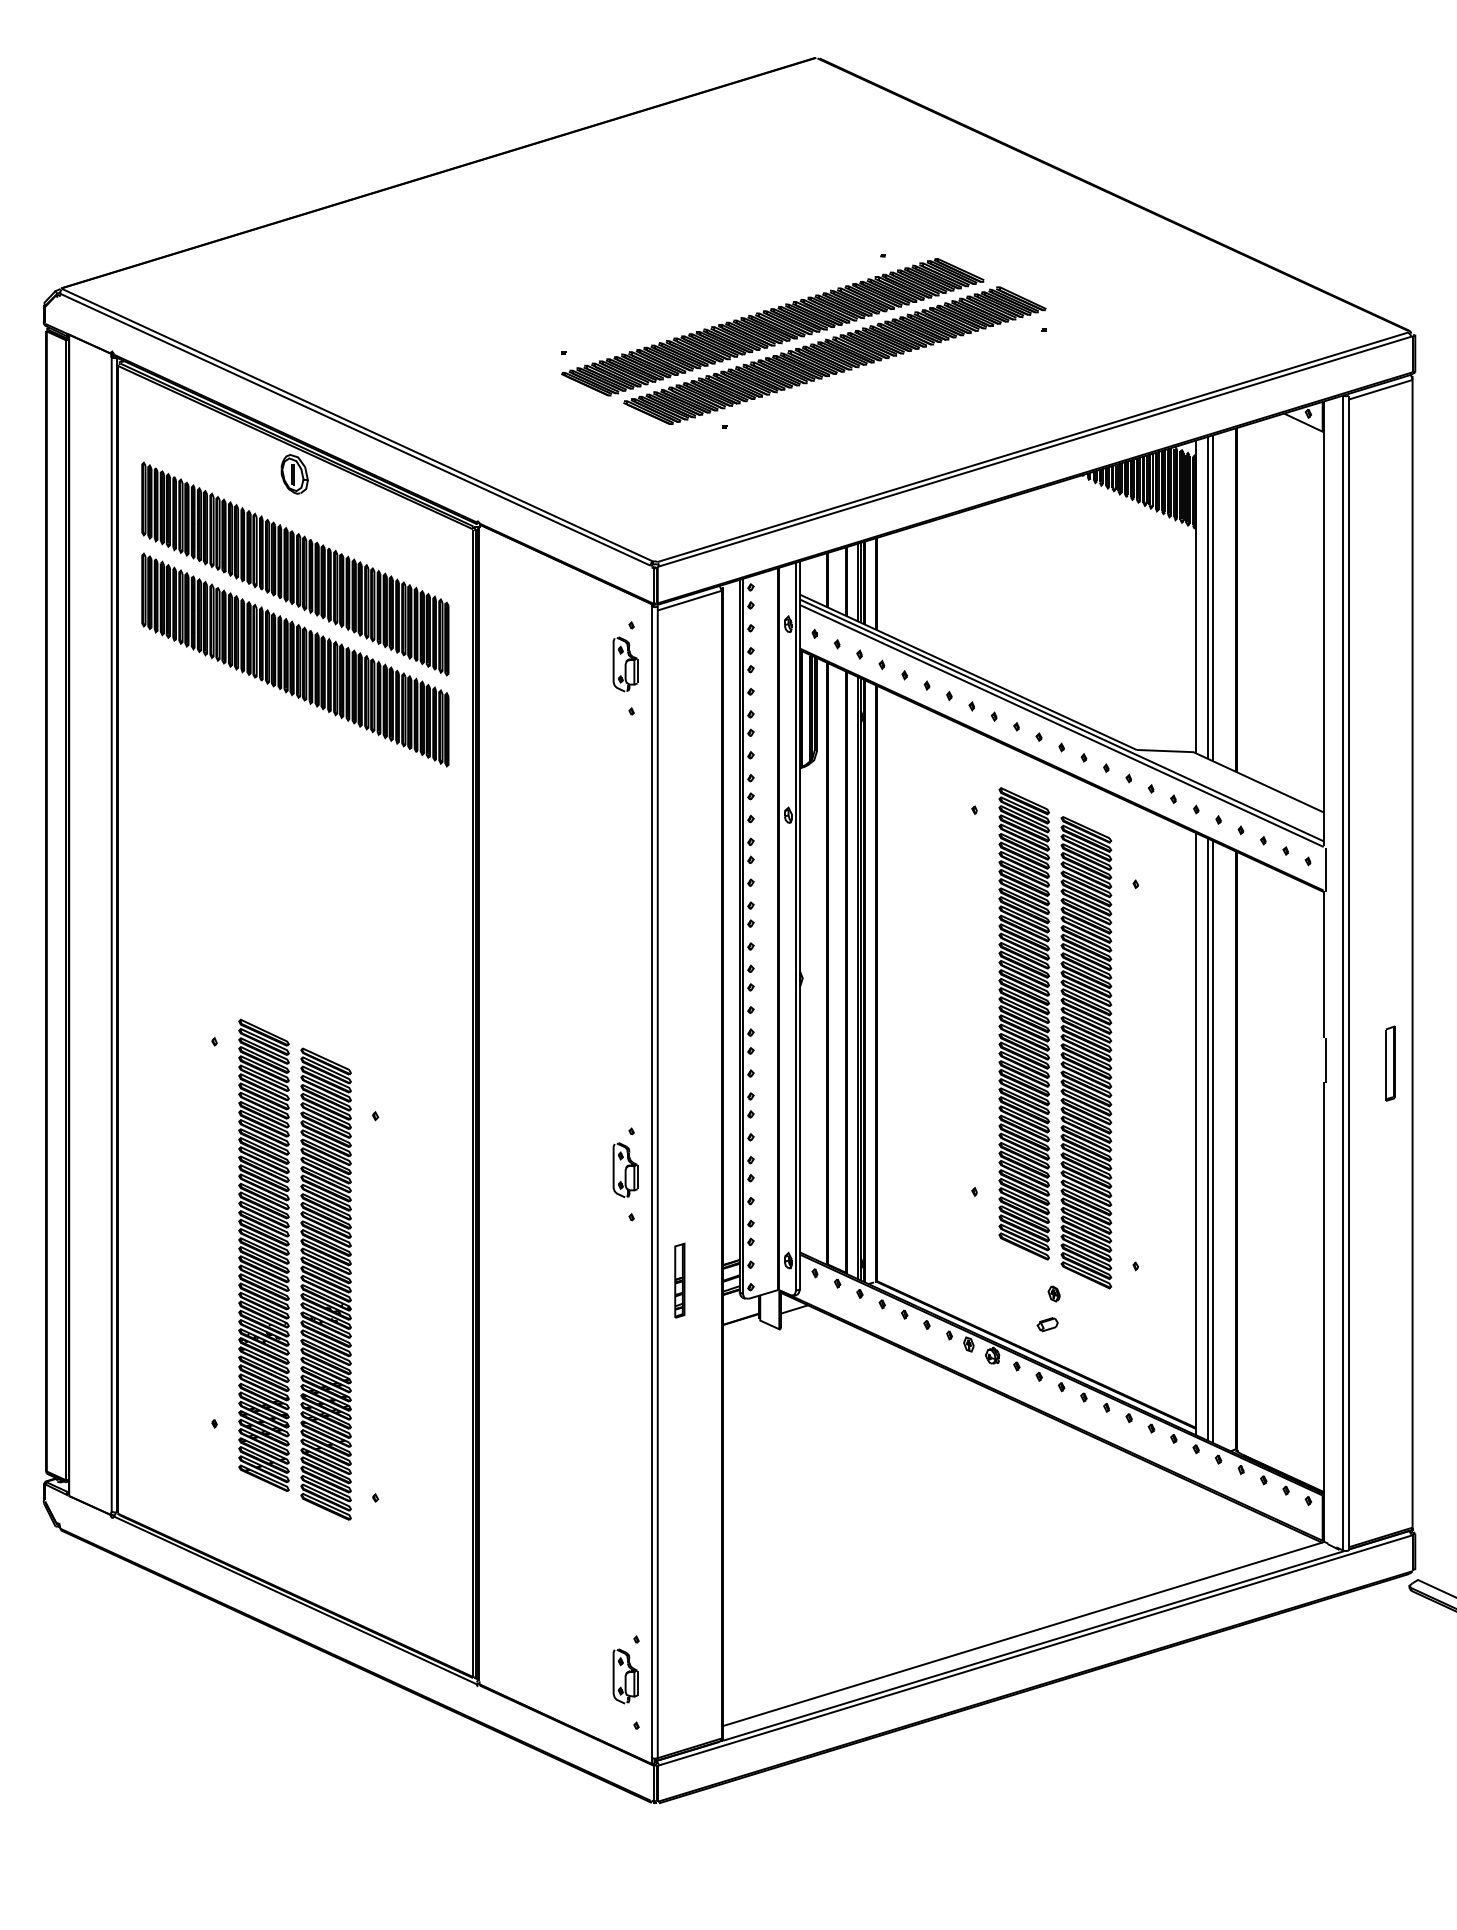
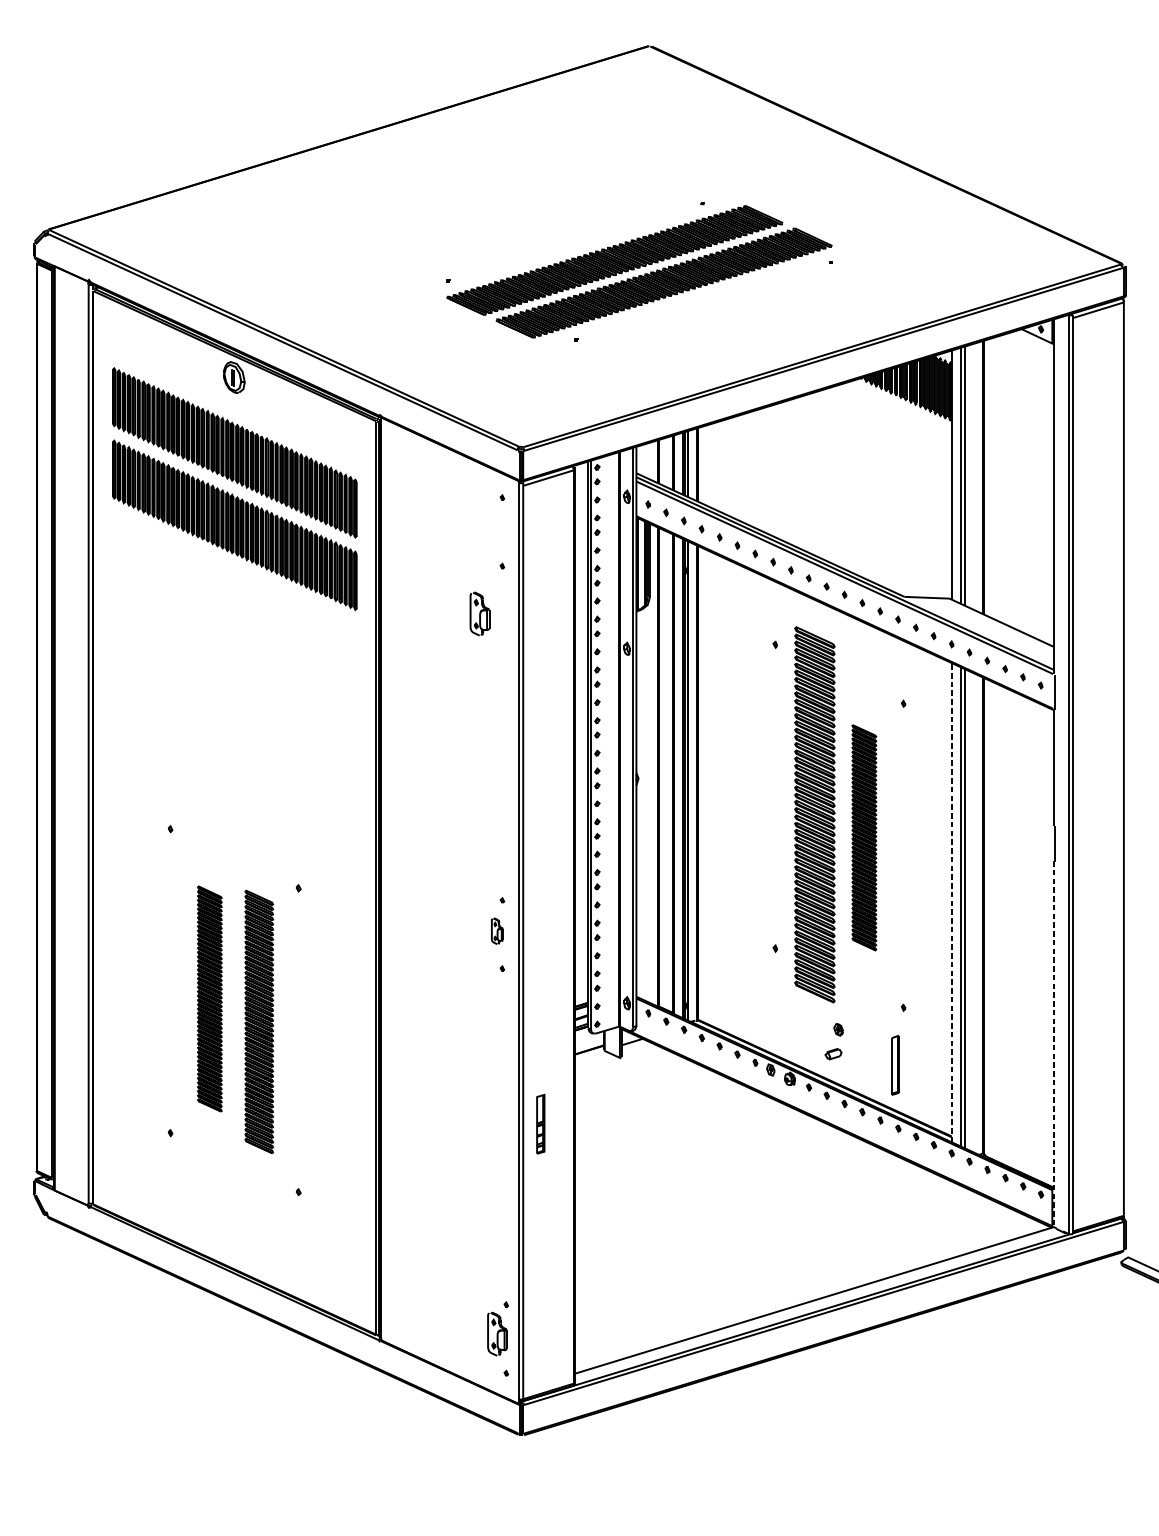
part: (625, 664) -> (480, 614), moved
part: (1086, 1052) -> (864, 837), size x0.6
part: (1390, 1063) -> (895, 1065), moved
line: (1196, 1133) -> (951, 902), solid -> dashed
part: (625, 1169) -> (497, 930), size x0.6
part: (263, 1254) -> (209, 998), size x0.6
part: (679, 1280) -> (540, 1124), moved
part: (325, 1283) -> (258, 1021), size x0.7
line: (1324, 1311) -> (1053, 1043), solid -> dashed

